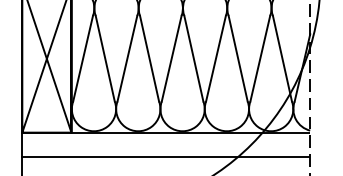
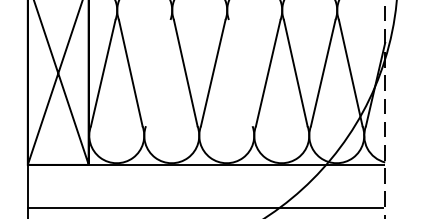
line: (127, 58) -> (158, 72), removed
line: (193, 58) -> (240, 72), removed
line: (165, 157) -> (205, 208), moved

